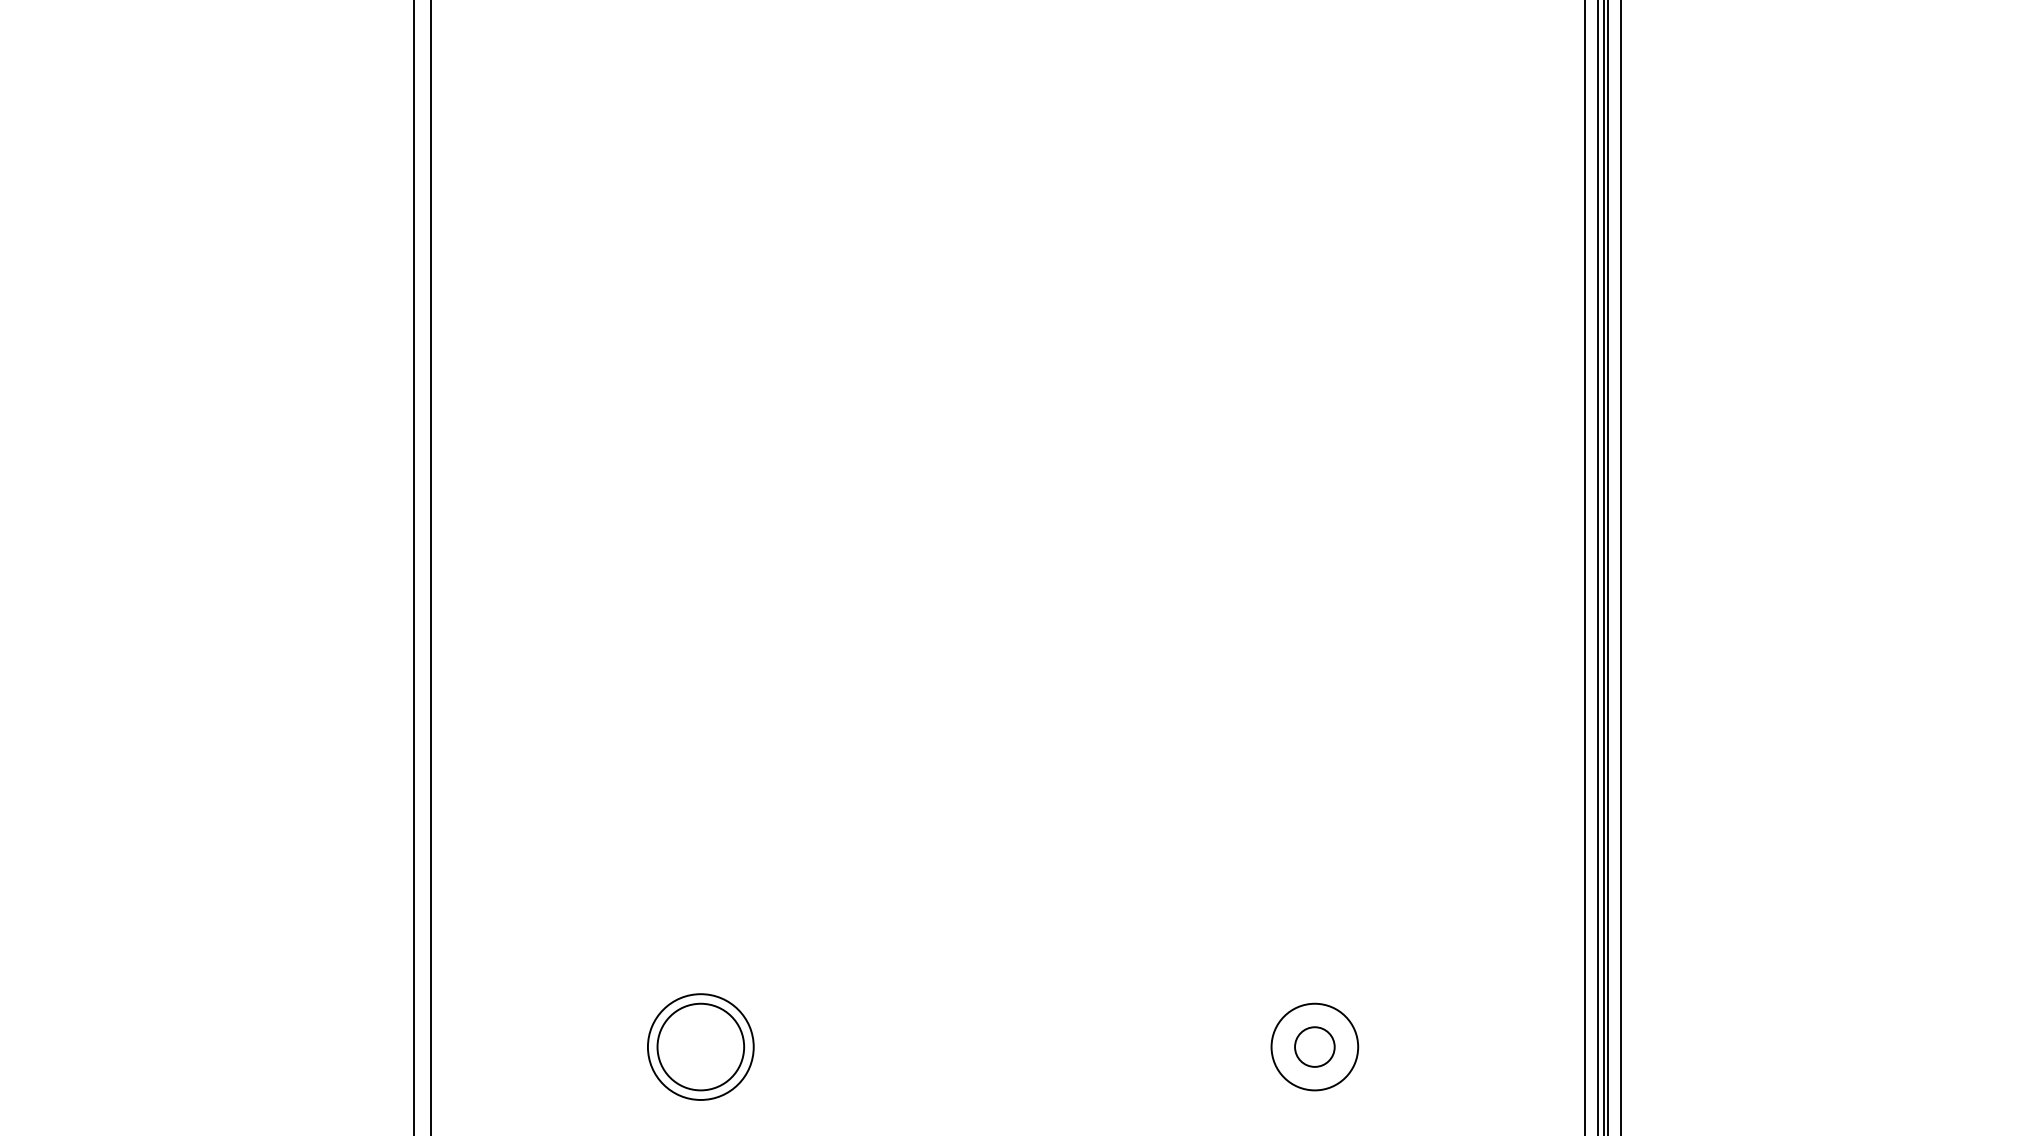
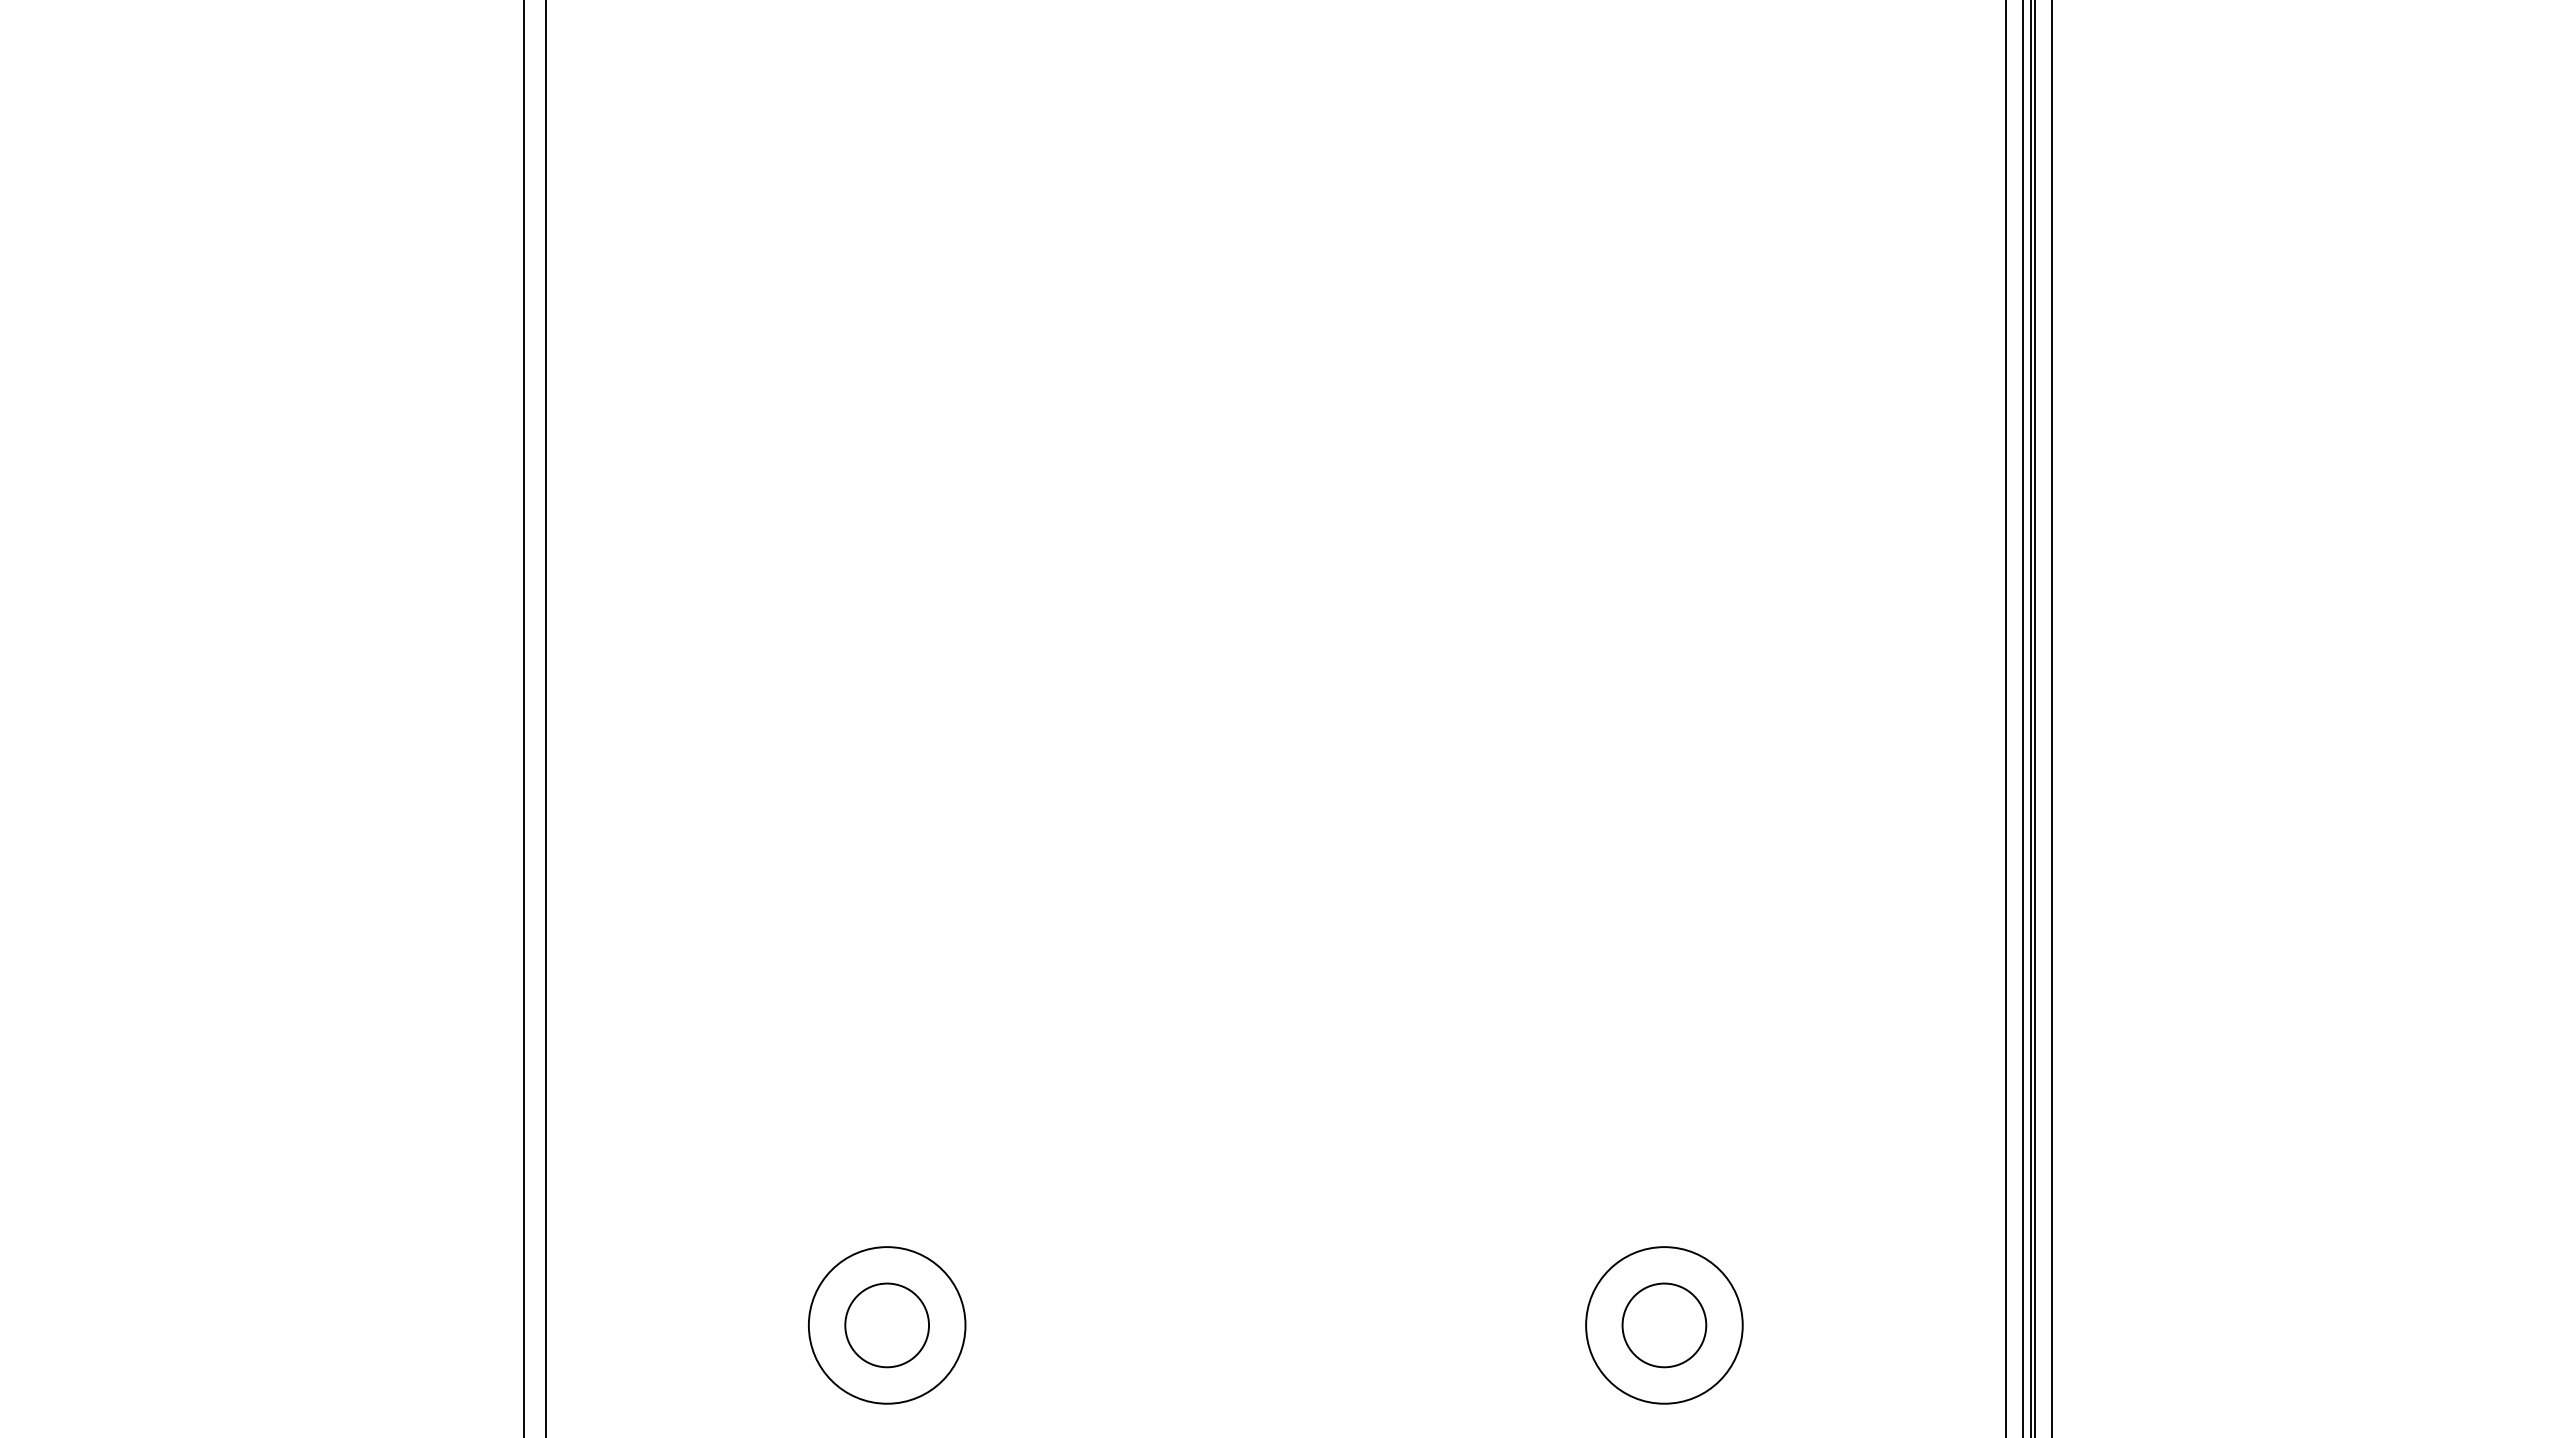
circle: (700, 1047) -> (886, 1325), size x1.43
circle: (701, 1047) -> (887, 1325), size x0.62
circle: (1314, 1047) -> (1664, 1325), size x1.43
circle: (1314, 1047) -> (1664, 1325), size x1.67

